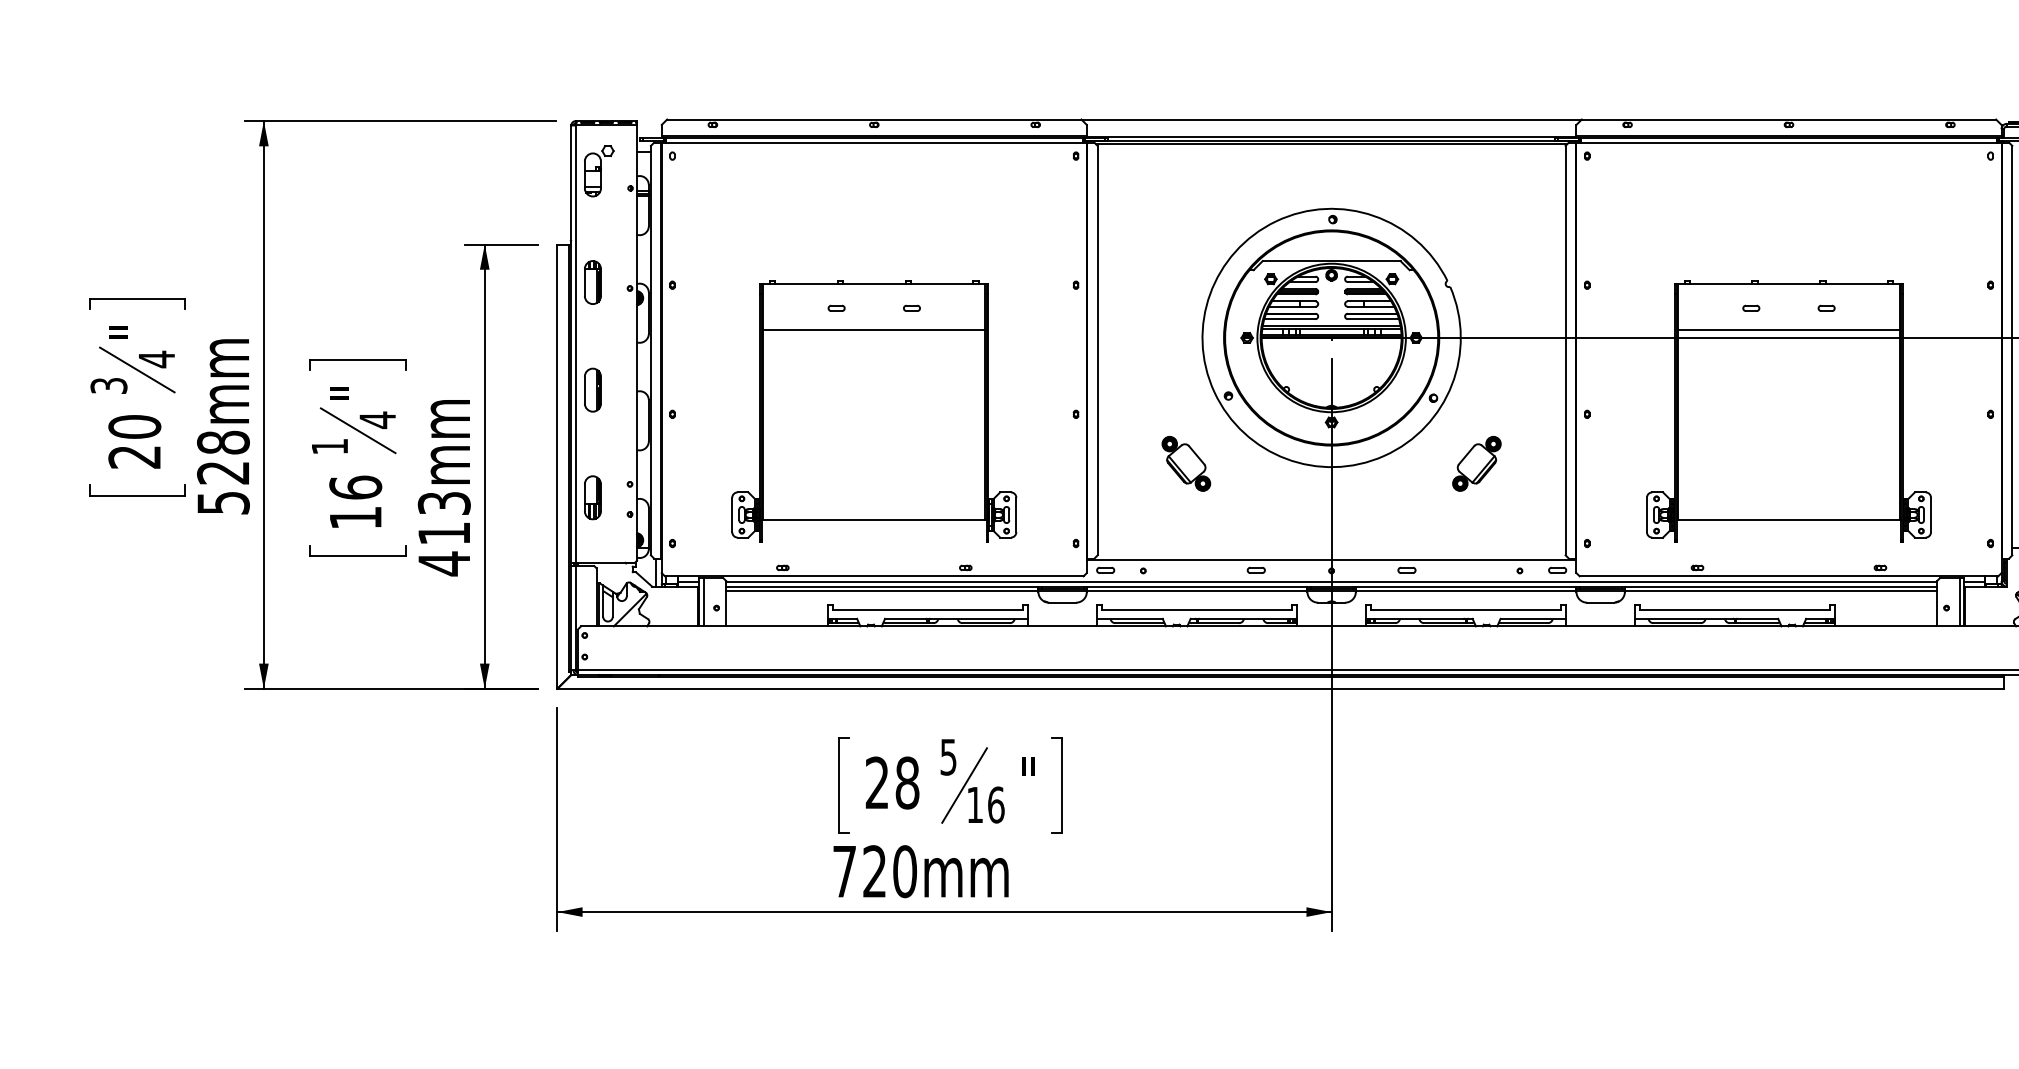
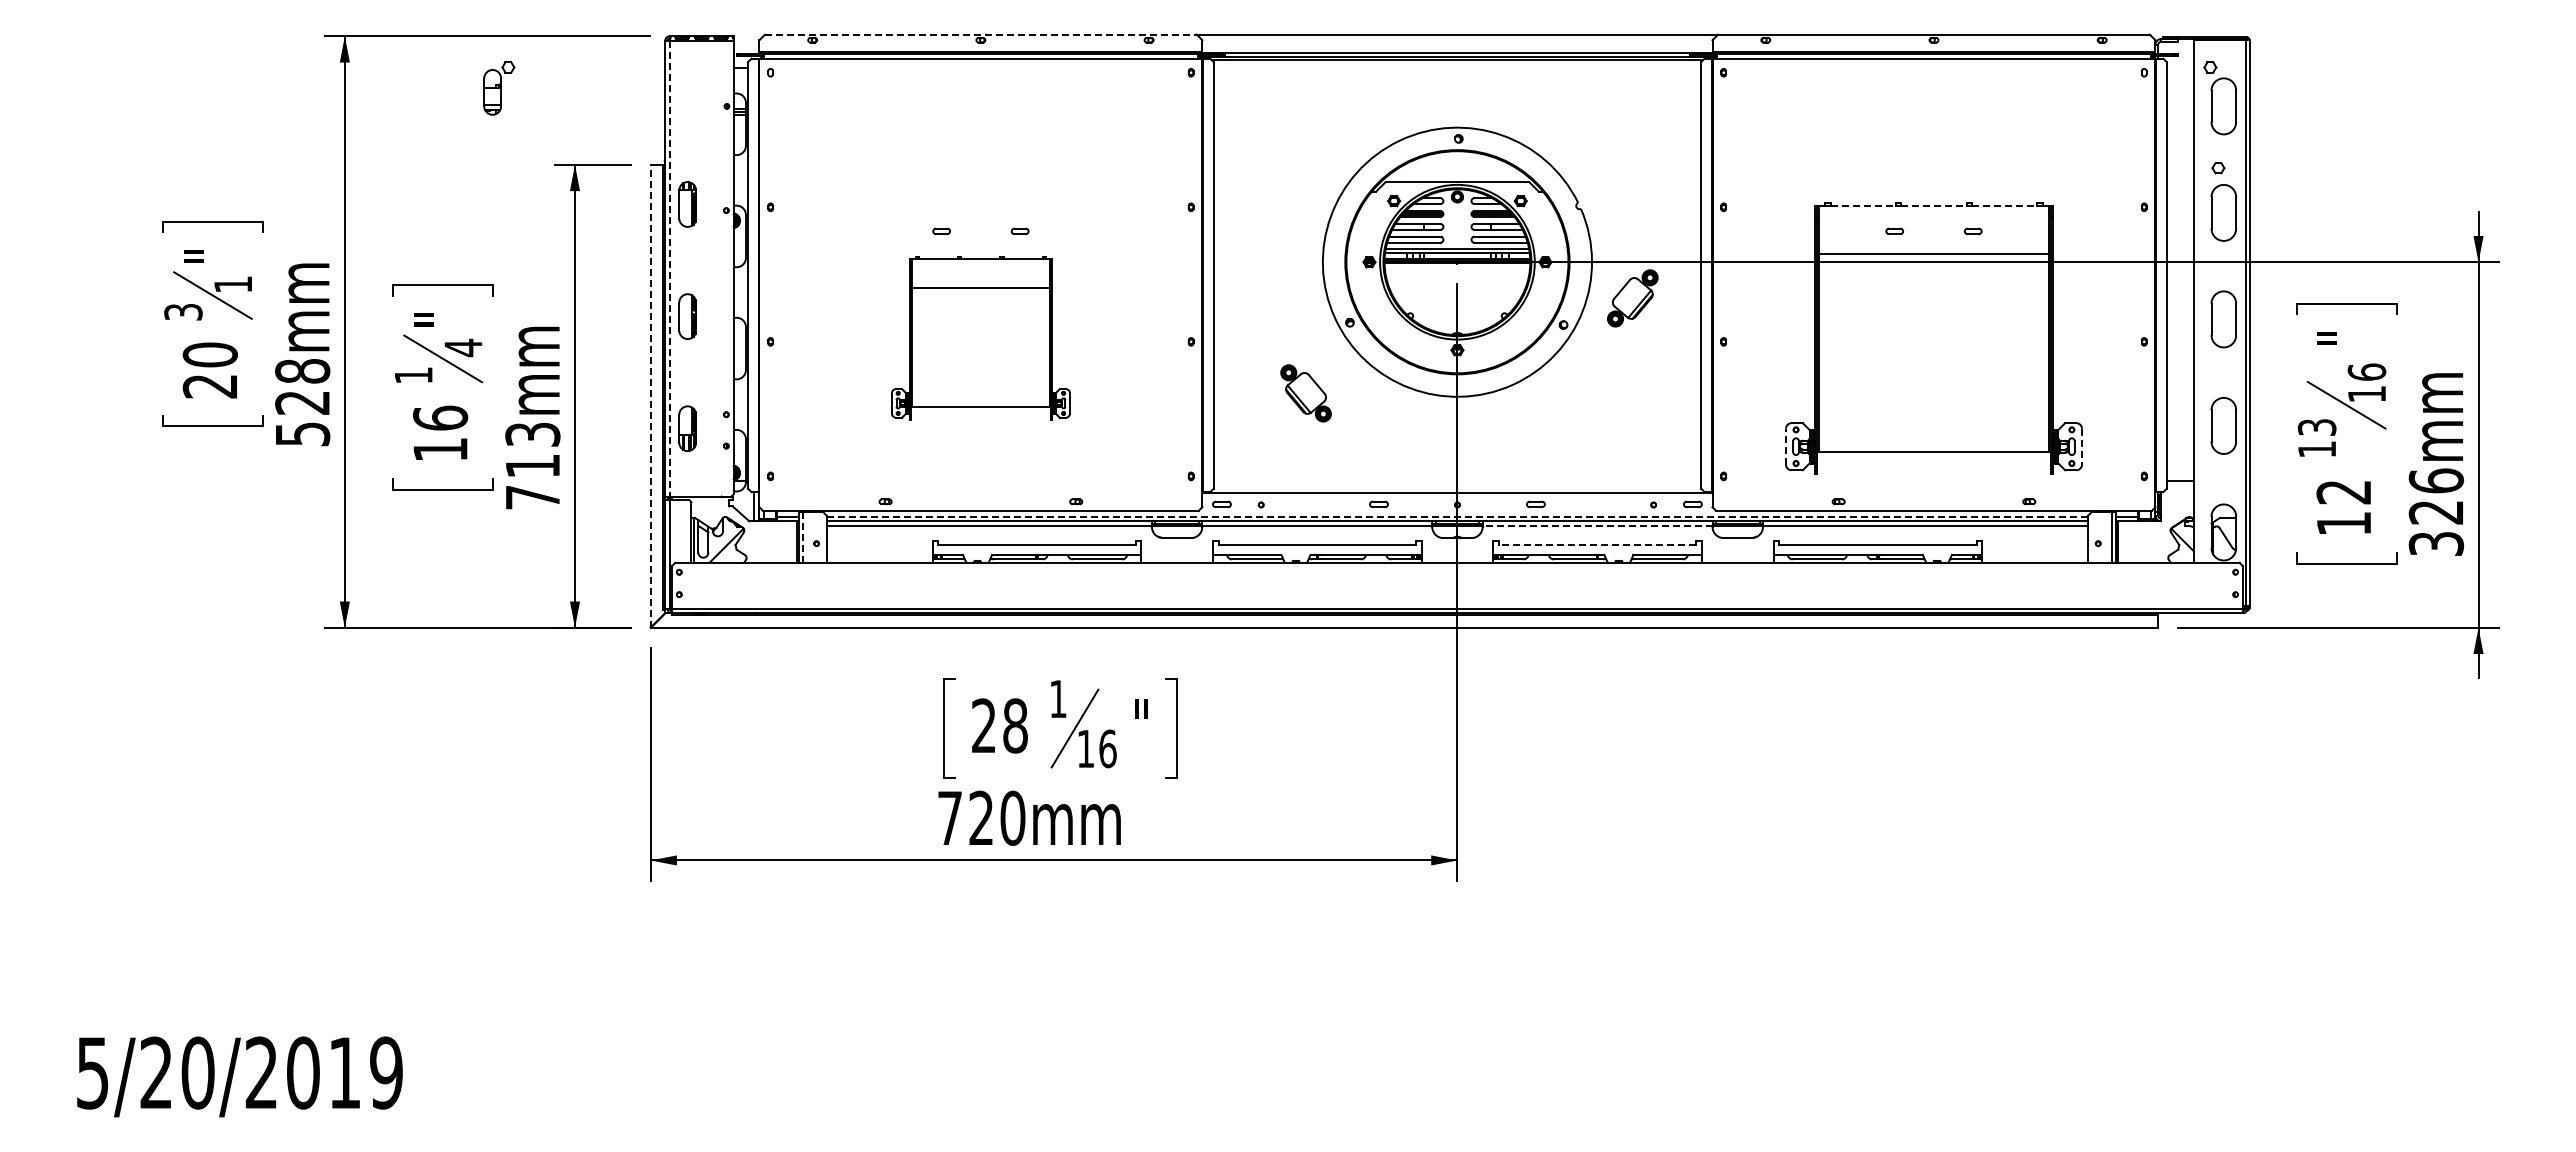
line: (873, 119) -> (980, 34), solid -> dashed
part: (599, 171) -> (499, 88), moved
line: (1721, 283) -> (1863, 205), solid -> dashed
line: (1788, 283) -> (1933, 205), solid -> dashed
line: (1856, 283) -> (2004, 205), solid -> dashed
line: (575, 343) -> (669, 268), solid -> dashed
text: (156, 359) -> (232, 284), 4 -> 1
part: (873, 411) -> (980, 338), size x0.6
part: (1476, 463) -> (1632, 298), moved
line: (557, 465) -> (650, 395), solid -> dashed
line: (1646, 514) -> (1785, 446), solid -> dashed
line: (1930, 514) -> (2081, 446), solid -> dashed
text: (443, 563) -> (532, 497), 413mm -> 713mm
line: (1331, 581) -> (1457, 516), solid -> dashed
line: (1466, 590) -> (1597, 525), solid -> dashed
line: (704, 602) -> (803, 537), solid -> dashed
line: (1466, 609) -> (1597, 545), solid -> dashed
text: (948, 757) -> (1058, 699), 5 -> 1

